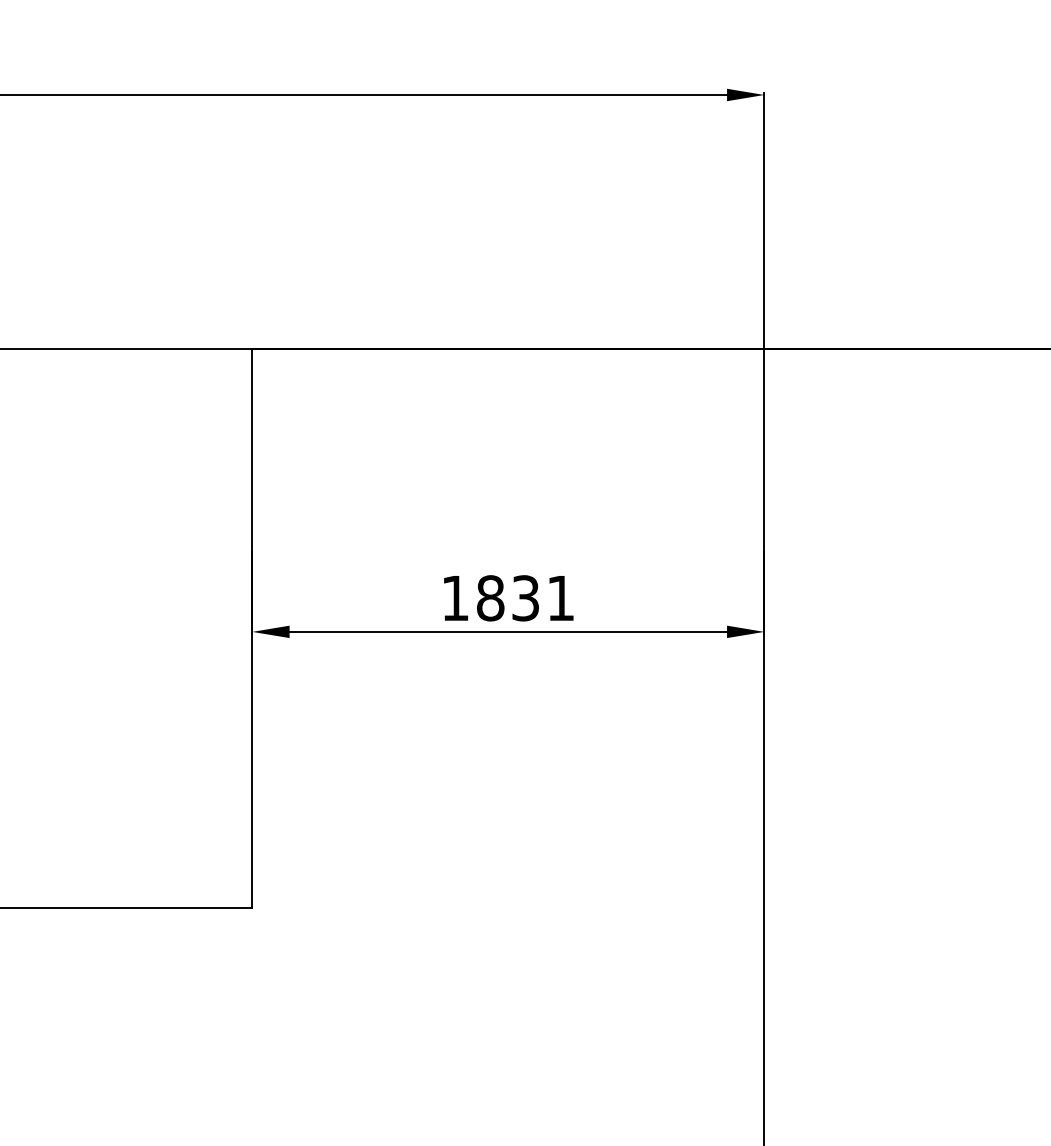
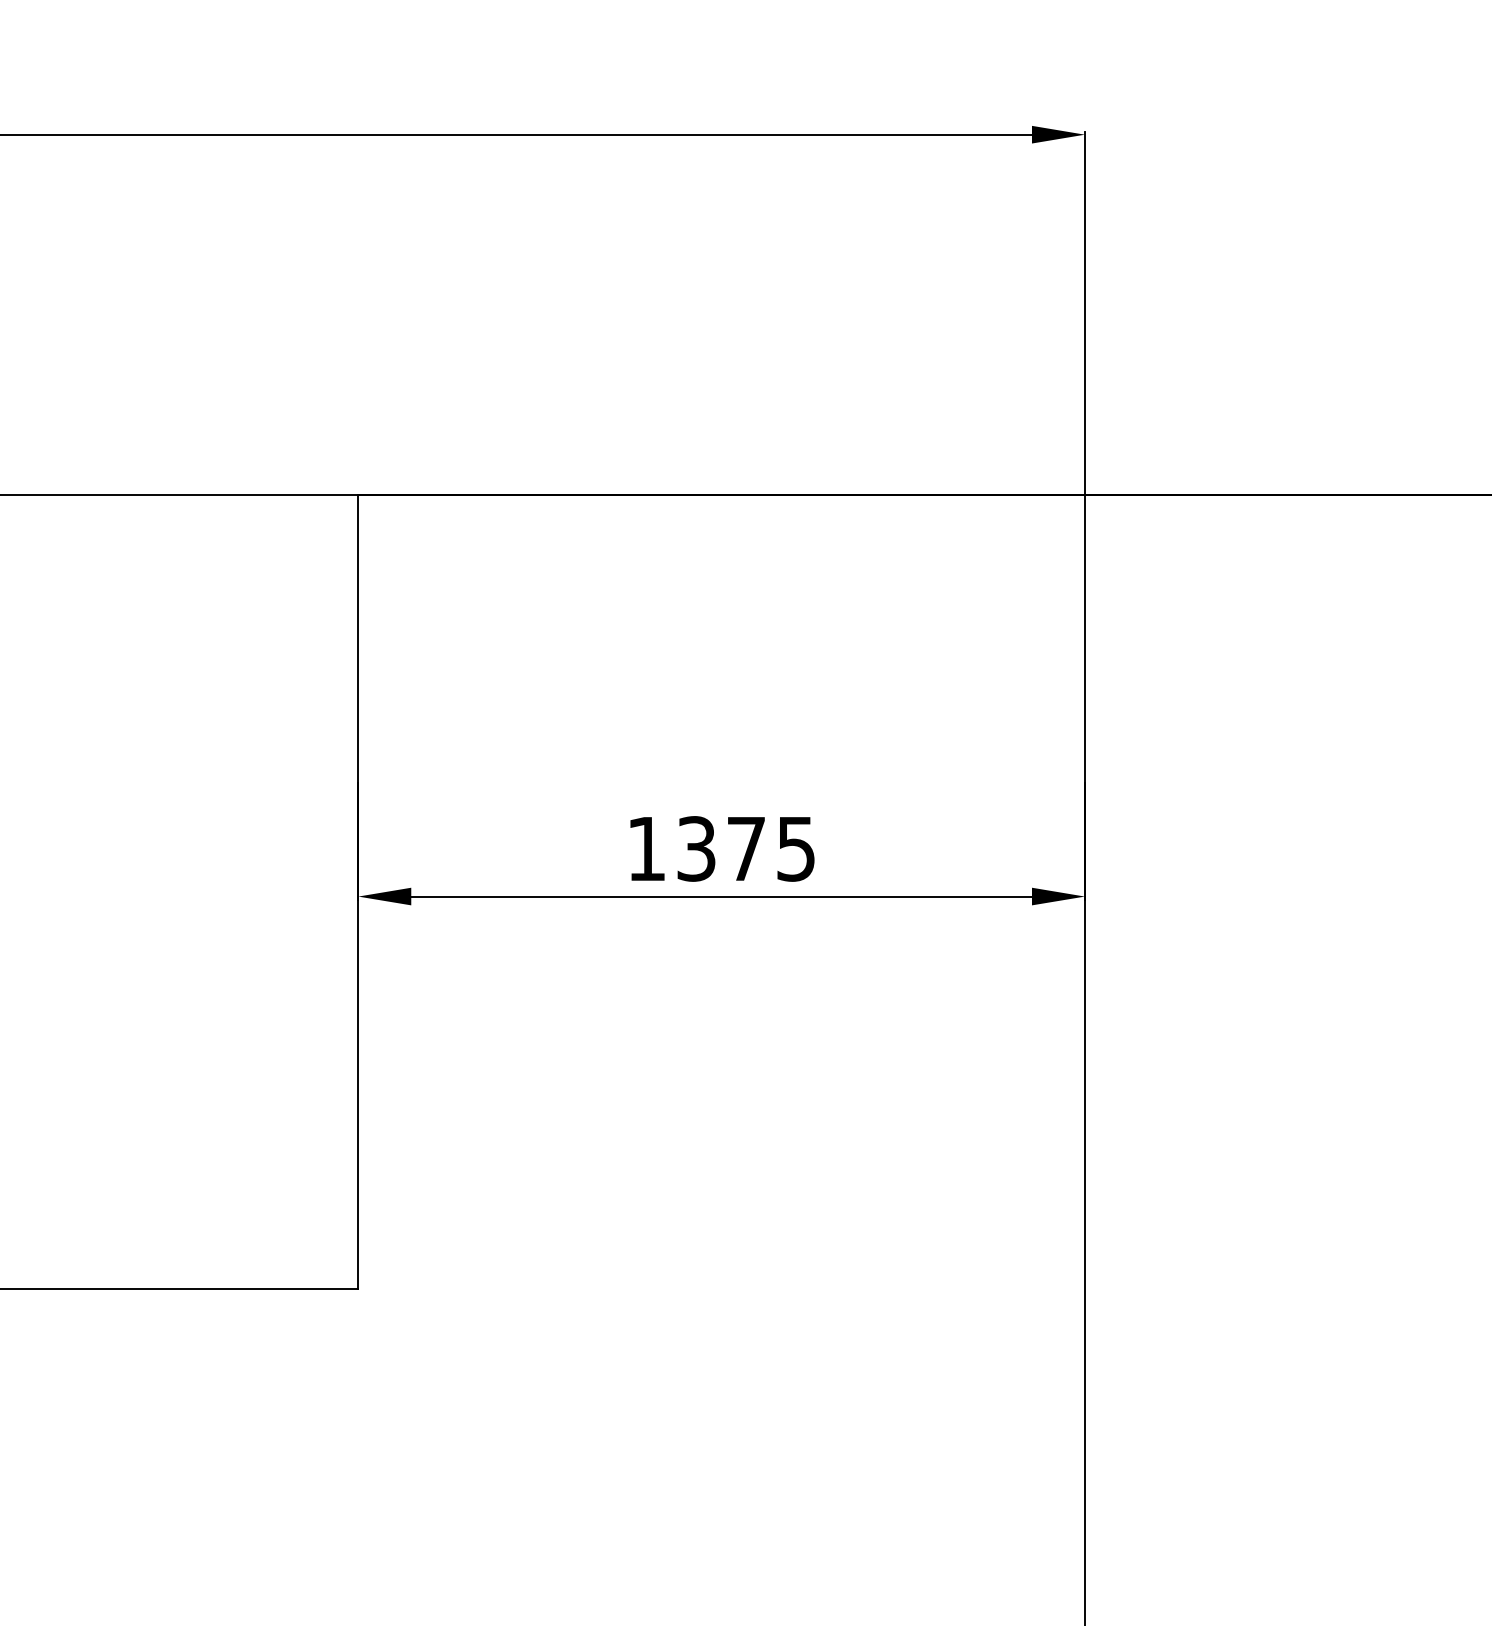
text: (525, 598) -> (745, 848), 1831 -> 1375

